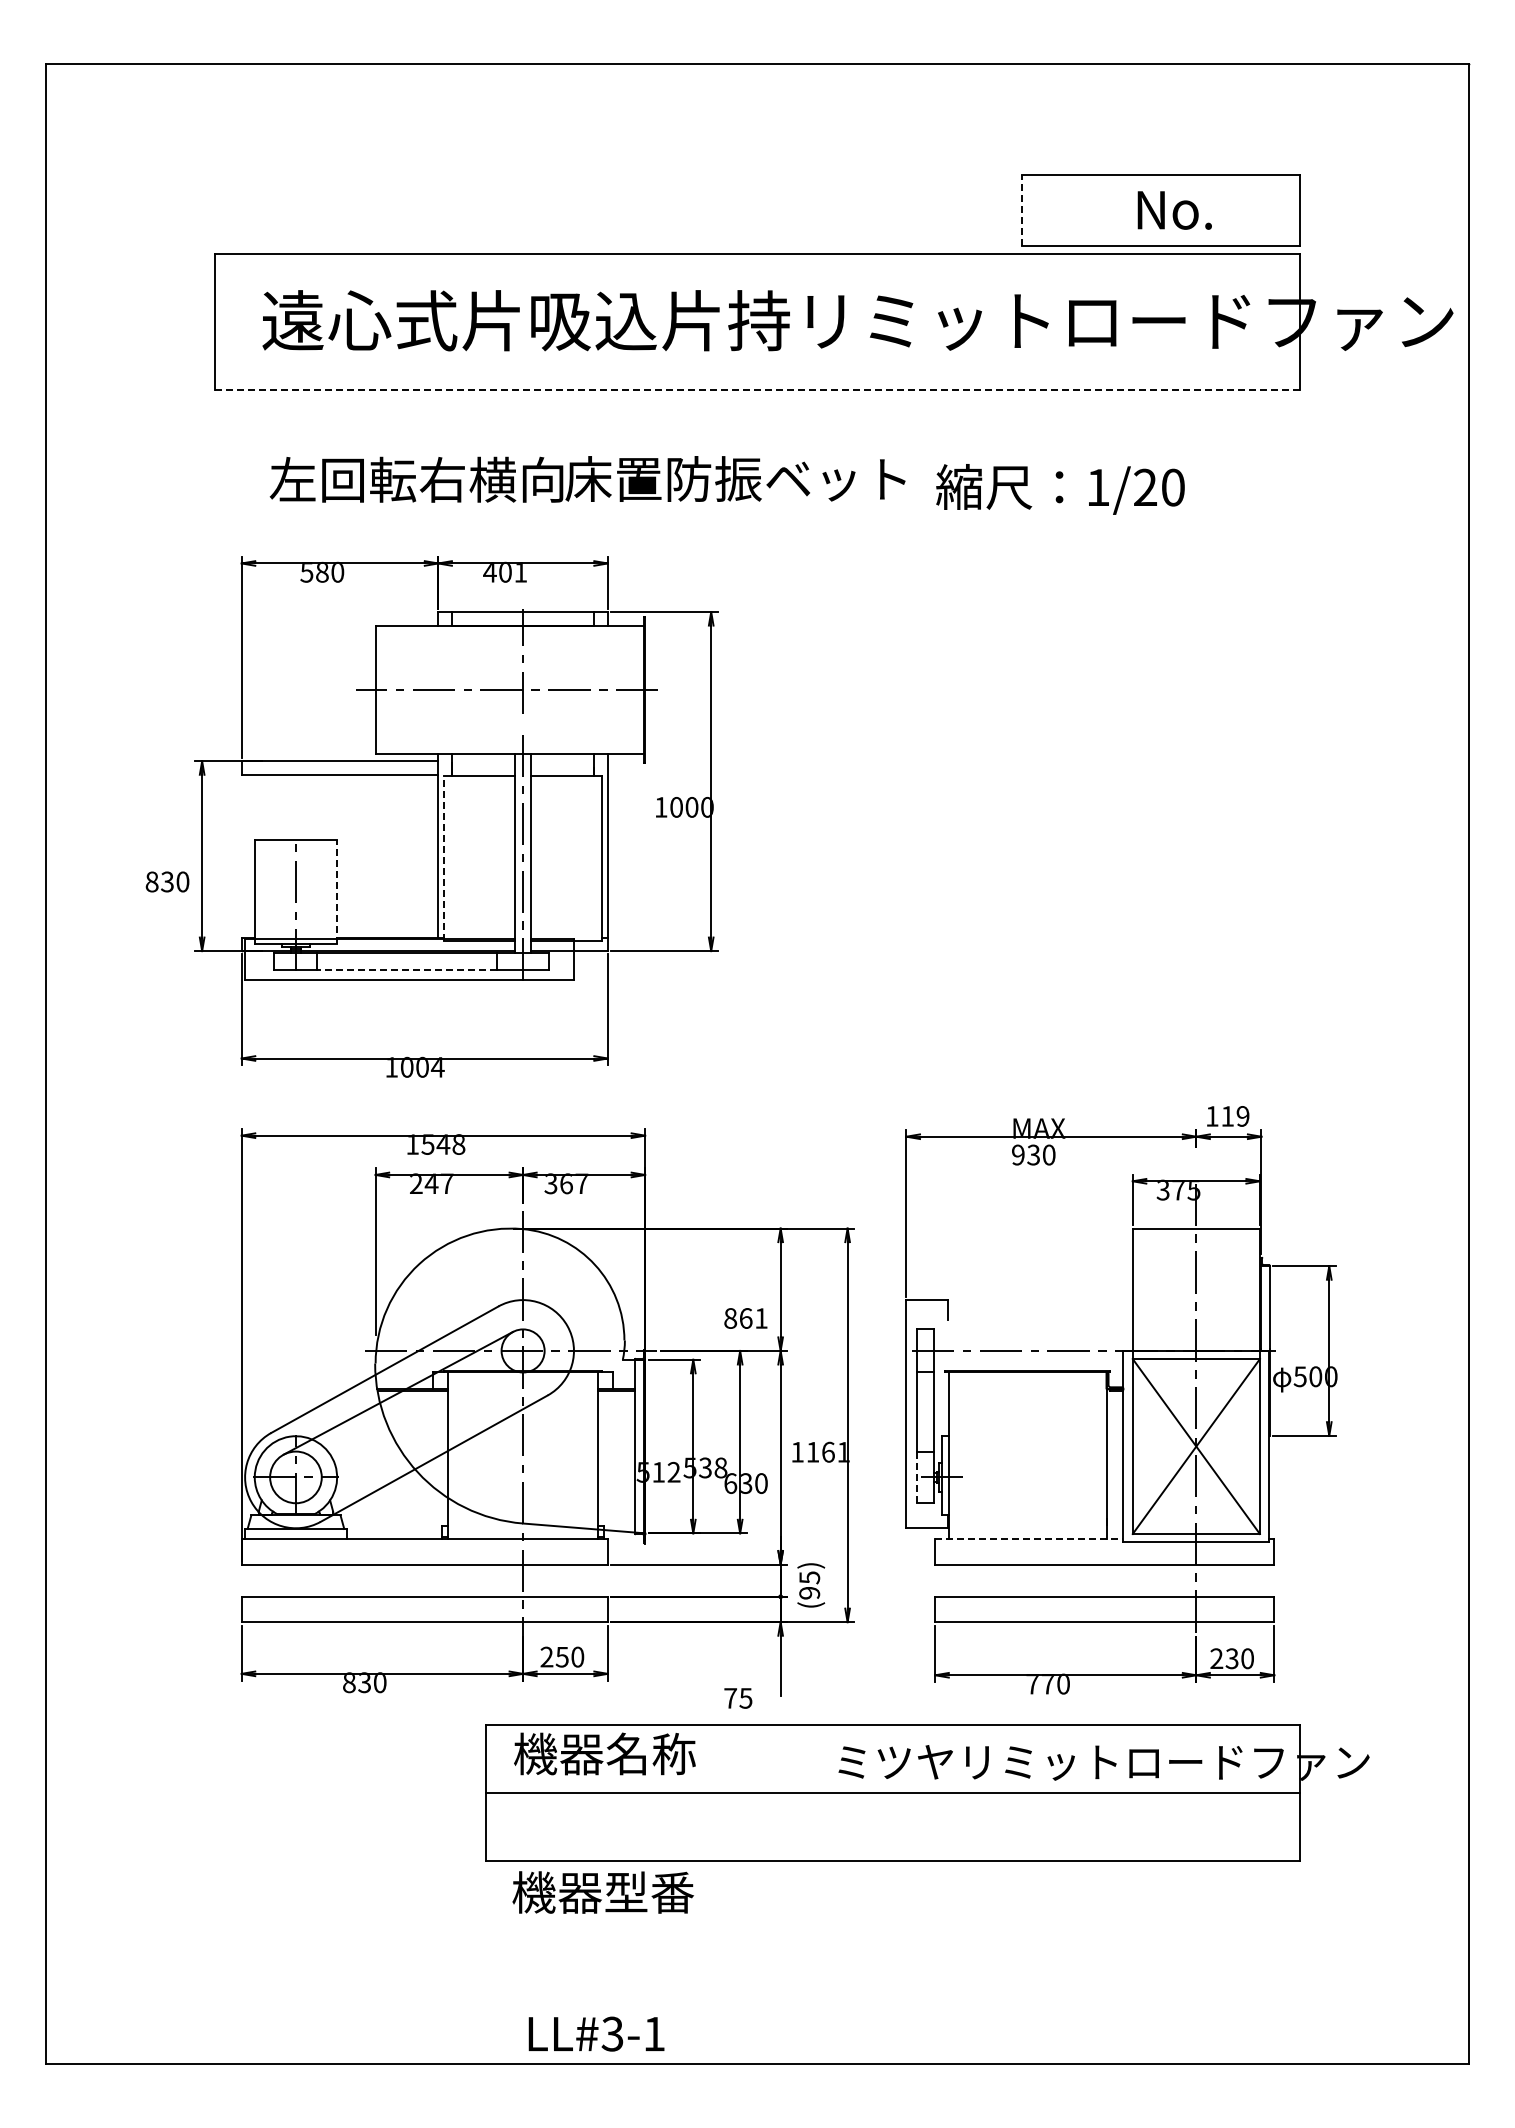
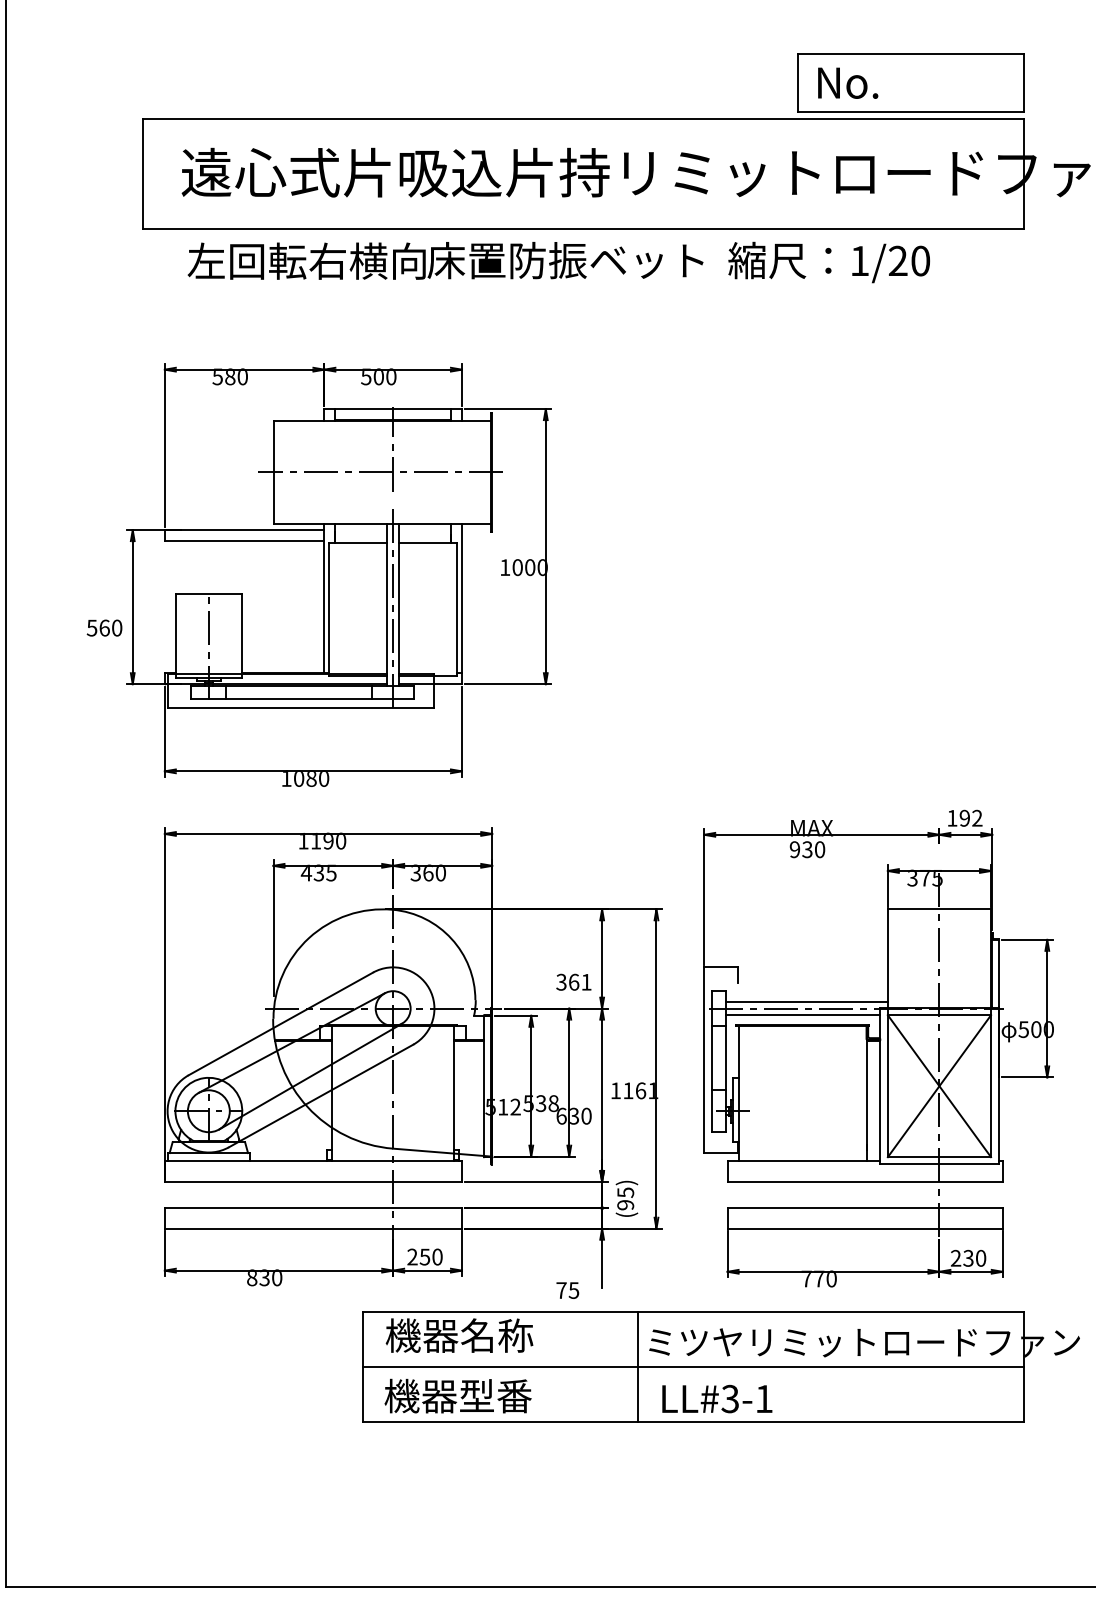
line: (1022, 210) -> (798, 83), dashed -> solid
text: (1174, 210) -> (847, 83), moved
line: (757, 389) -> (583, 228), dashed -> solid
text: (587, 479) -> (445, 260), moved
text: (1060, 489) -> (829, 262), moved
text: (505, 571) -> (378, 376), 401 -> 500
line: (444, 858) -> (329, 609), dashed -> solid
text: (159, 881) -> (98, 627), 830 -> 560
line: (336, 891) -> (241, 635), dashed -> solid
line: (407, 969) -> (299, 699), dashed -> solid
text: (430, 1066) -> (318, 777), 1004 -> 1080
text: (1235, 1116) -> (971, 818), 119 -> 192
text: (443, 1144) -> (328, 841), 1548 -> 1190
text: (431, 1183) -> (318, 872), 247 -> 435
text: (581, 1183) -> (440, 872), 367 -> 360
text: (730, 1318) -> (561, 982), 861 -> 361
line: (1032, 1343) -> (806, 1002), added
line: (1028, 1358) -> (803, 1014), added
line: (420, 1434) -> (309, 1076), added
line: (916, 1477) -> (712, 1111), dashed -> solid
line: (1029, 1539) -> (804, 1161), dashed -> solid
line: (825, 1792) -> (638, 1366), added
text: (602, 1892) -> (457, 1396), moved
text: (596, 2033) -> (717, 1398), moved

